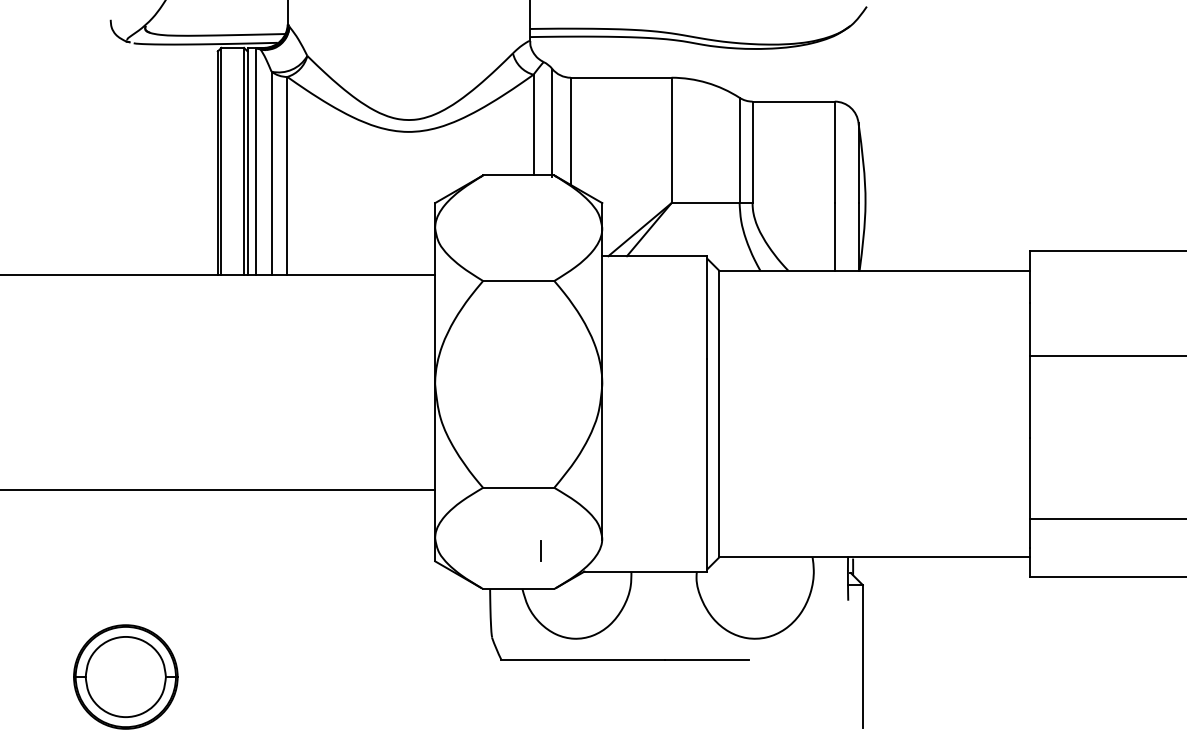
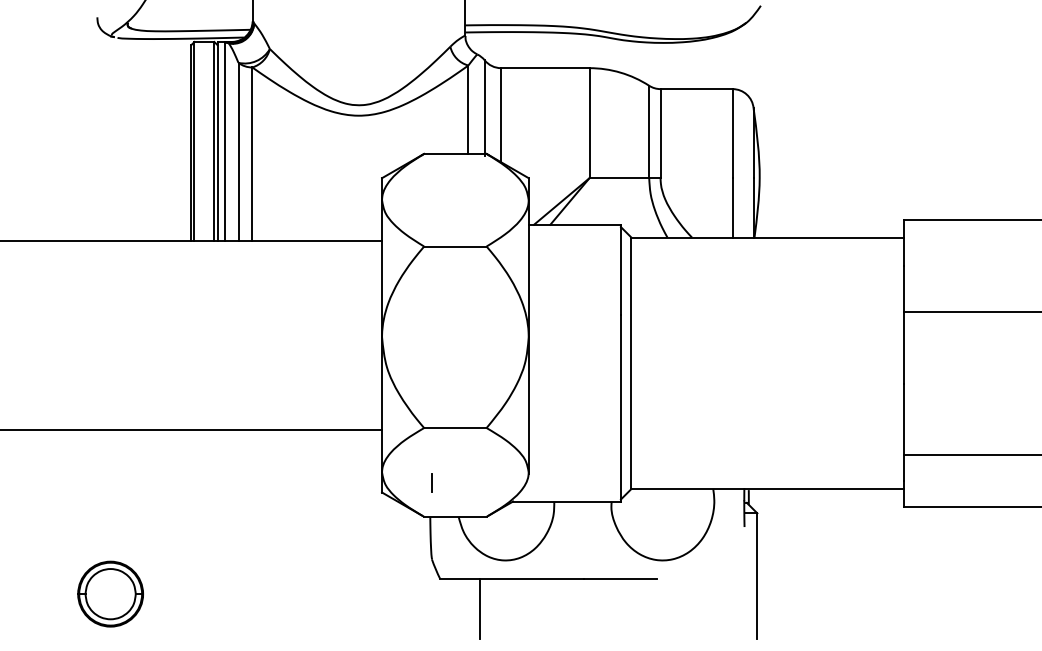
line: (540, 550) -> (431, 483), moved
part: (125, 677) -> (110, 594), size x0.71
line: (547, 693) -> (480, 608), added

